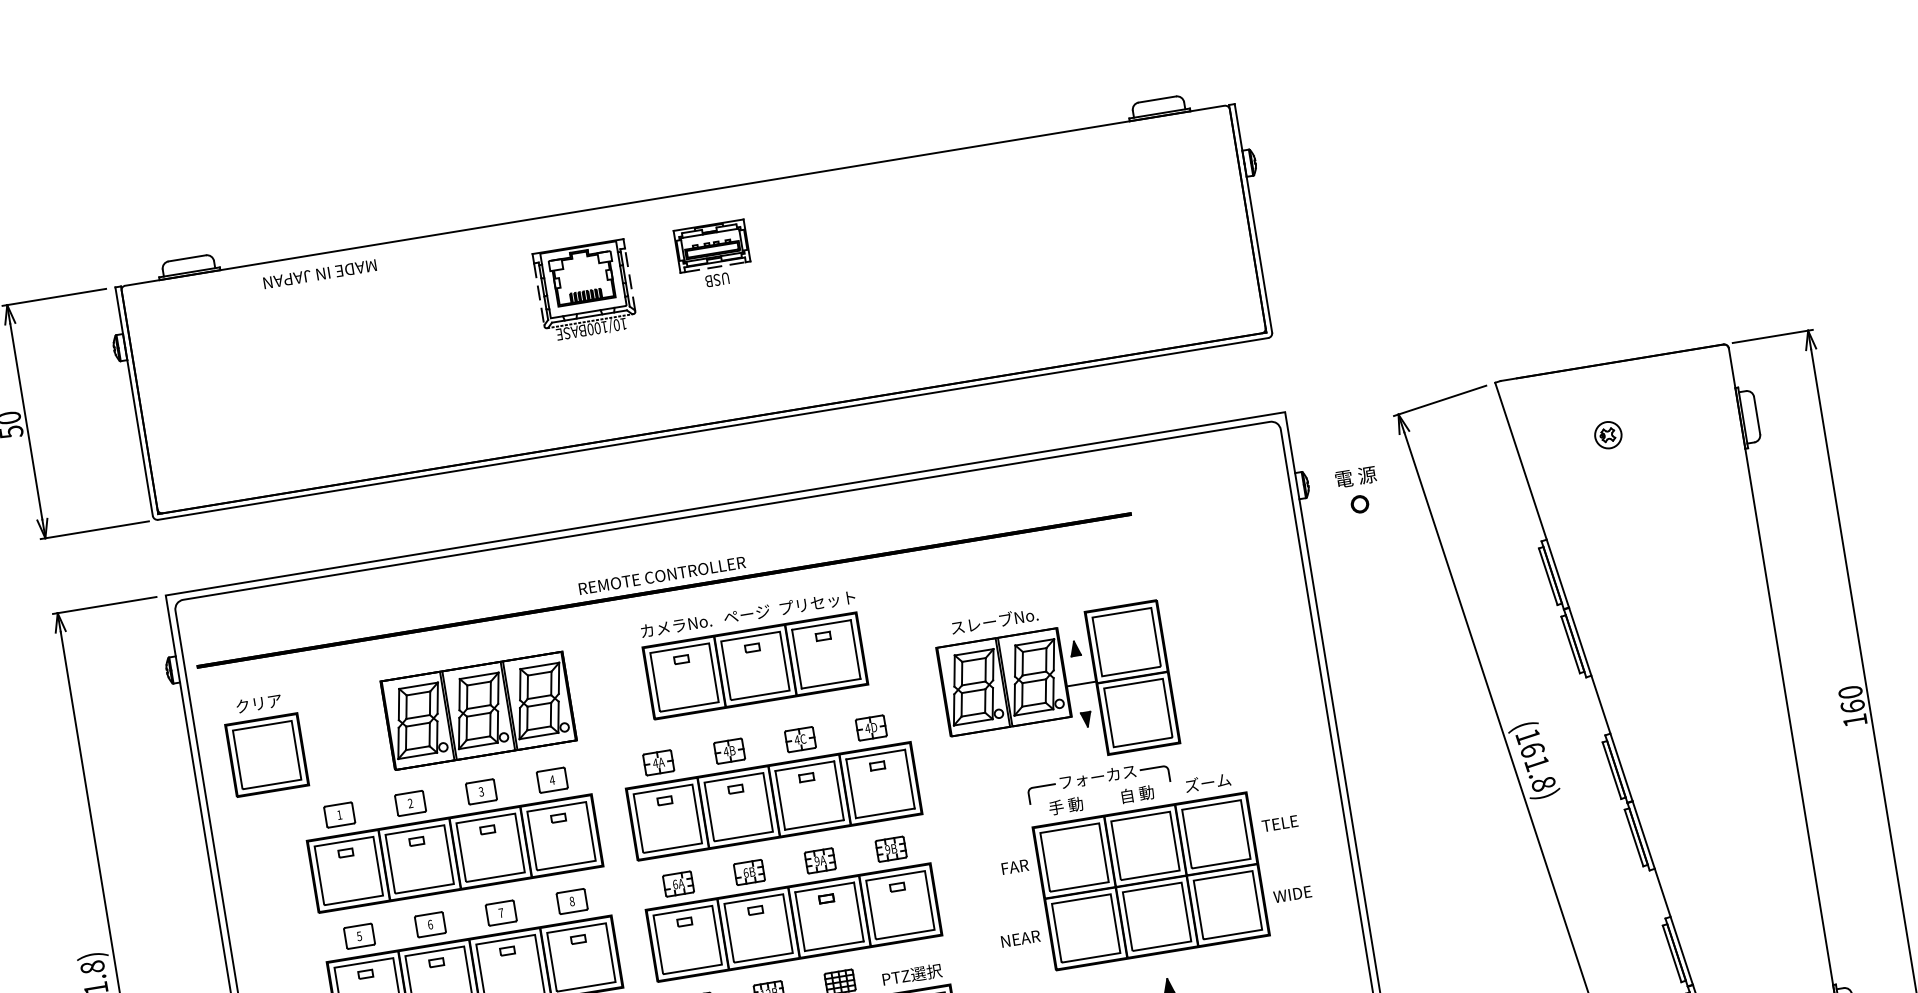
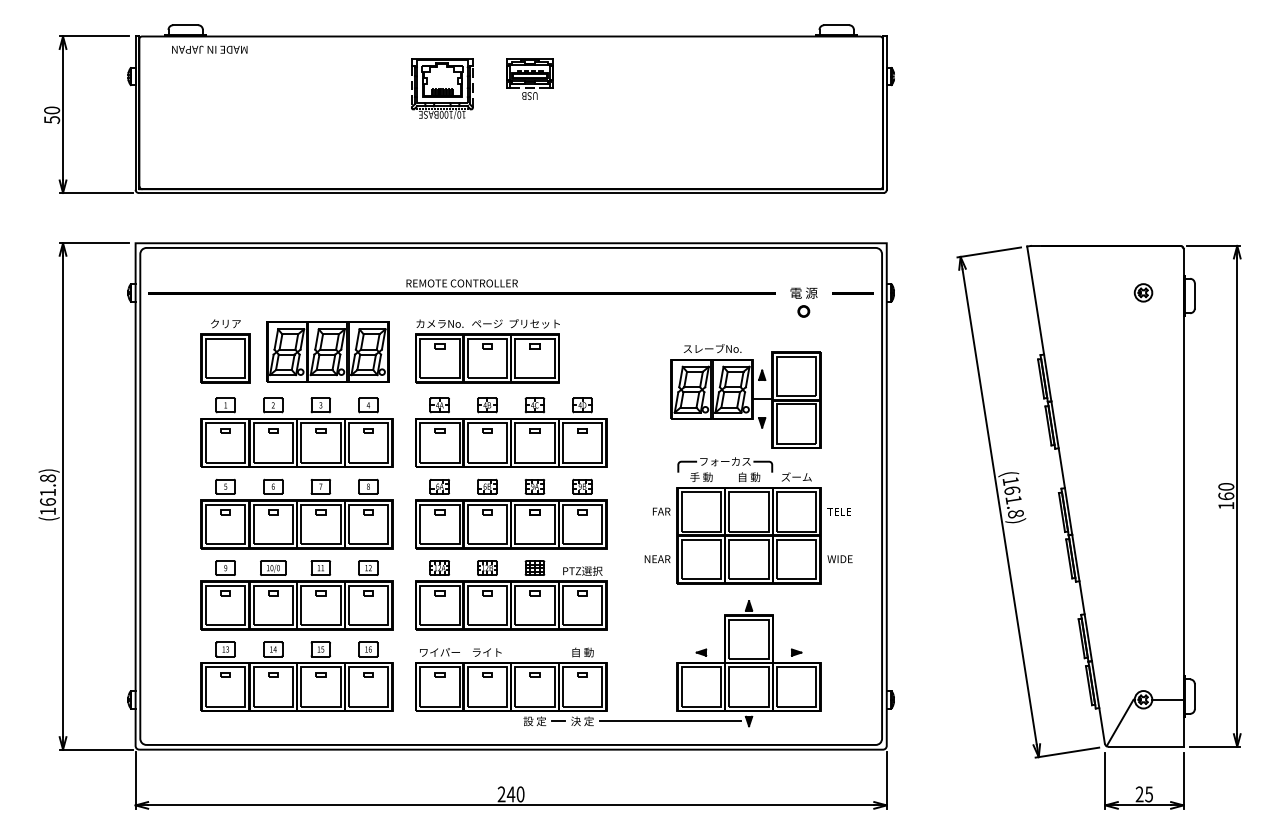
text: (319, 273) -> (209, 49), moved
part: (1608, 434) -> (1143, 292), moved
part: (1357, 491) -> (803, 302), moved
line: (1246, 495) -> (852, 293), added
part: (753, 655) -> (487, 351), moved
part: (1055, 684) -> (745, 396), moved
part: (265, 744) -> (225, 351), moved

